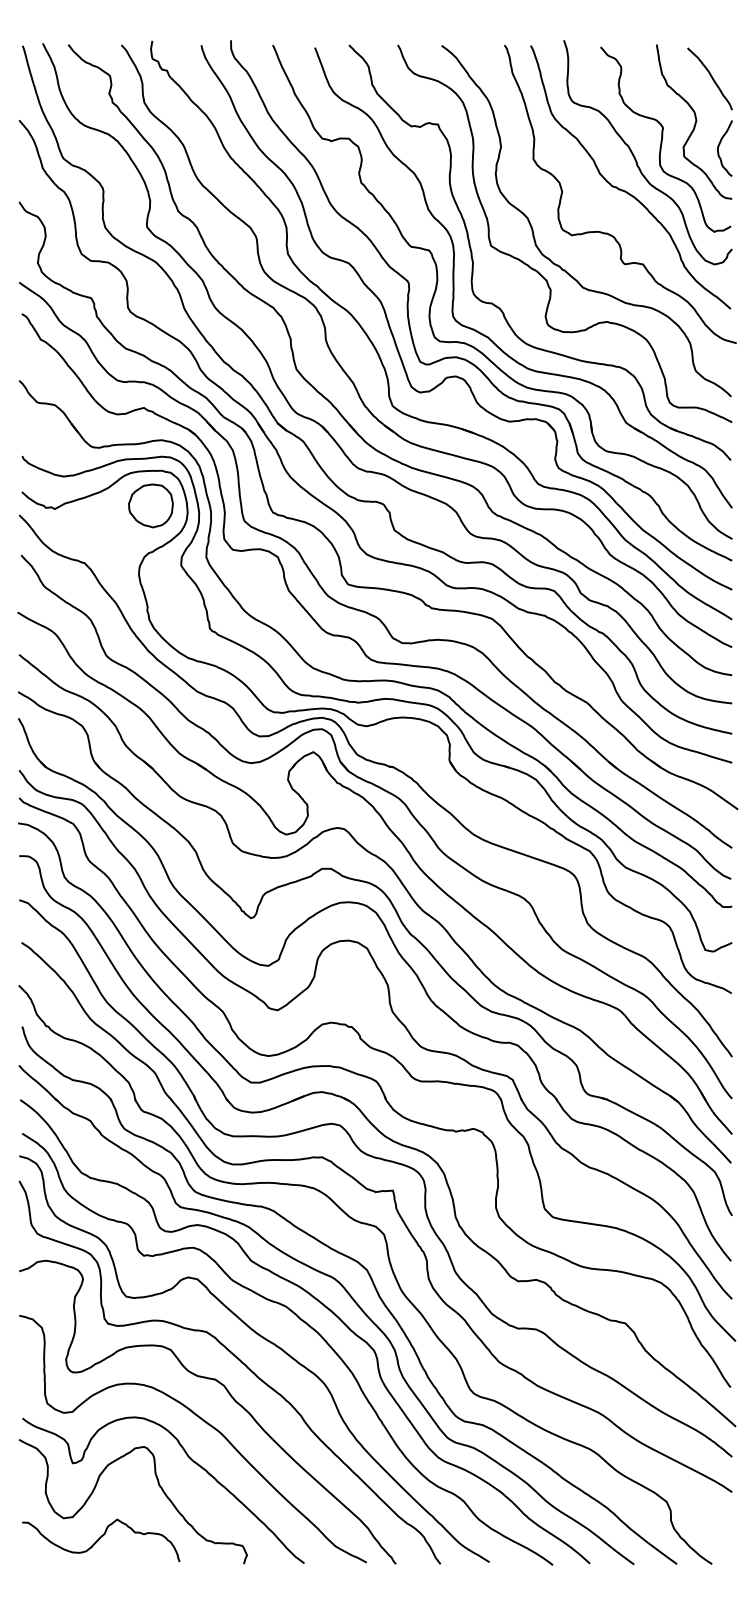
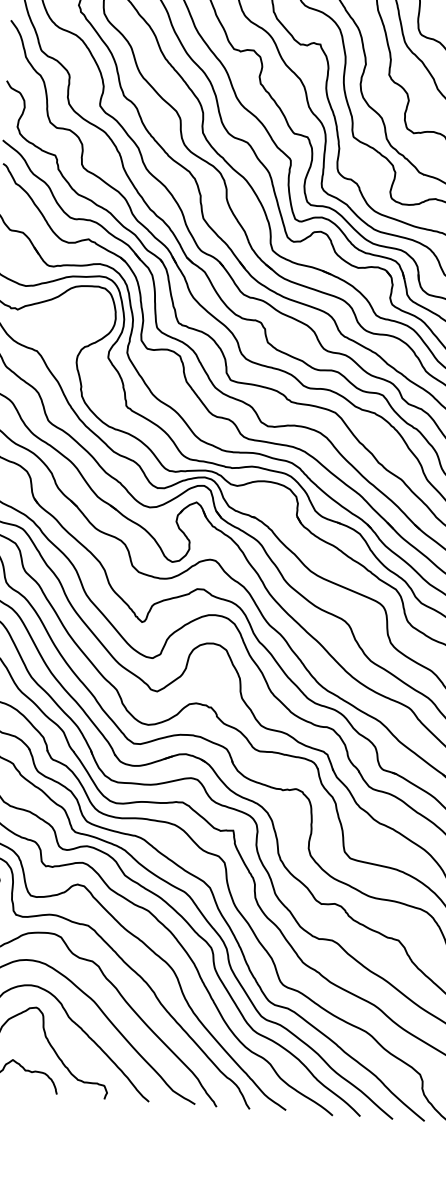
part: (150, 505) -> (88, 311), removed

